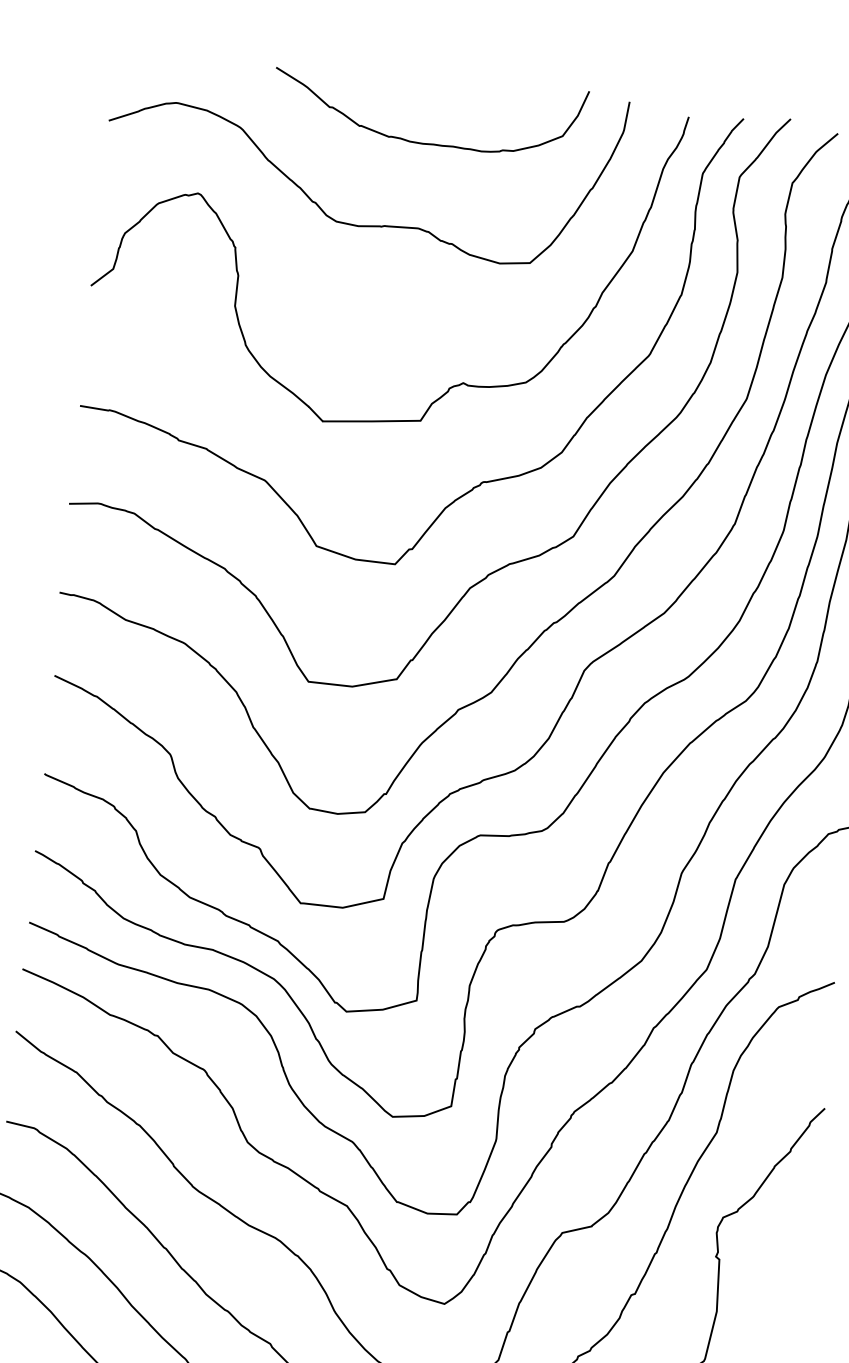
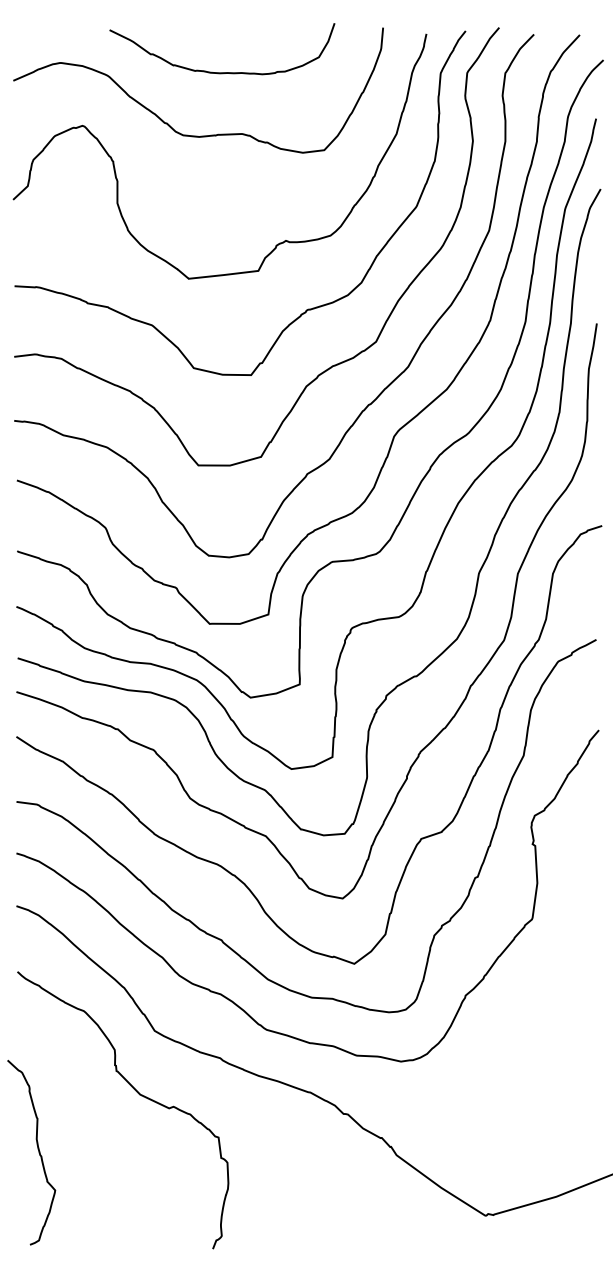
curve: (426, 143) -> (222, 72), moved

